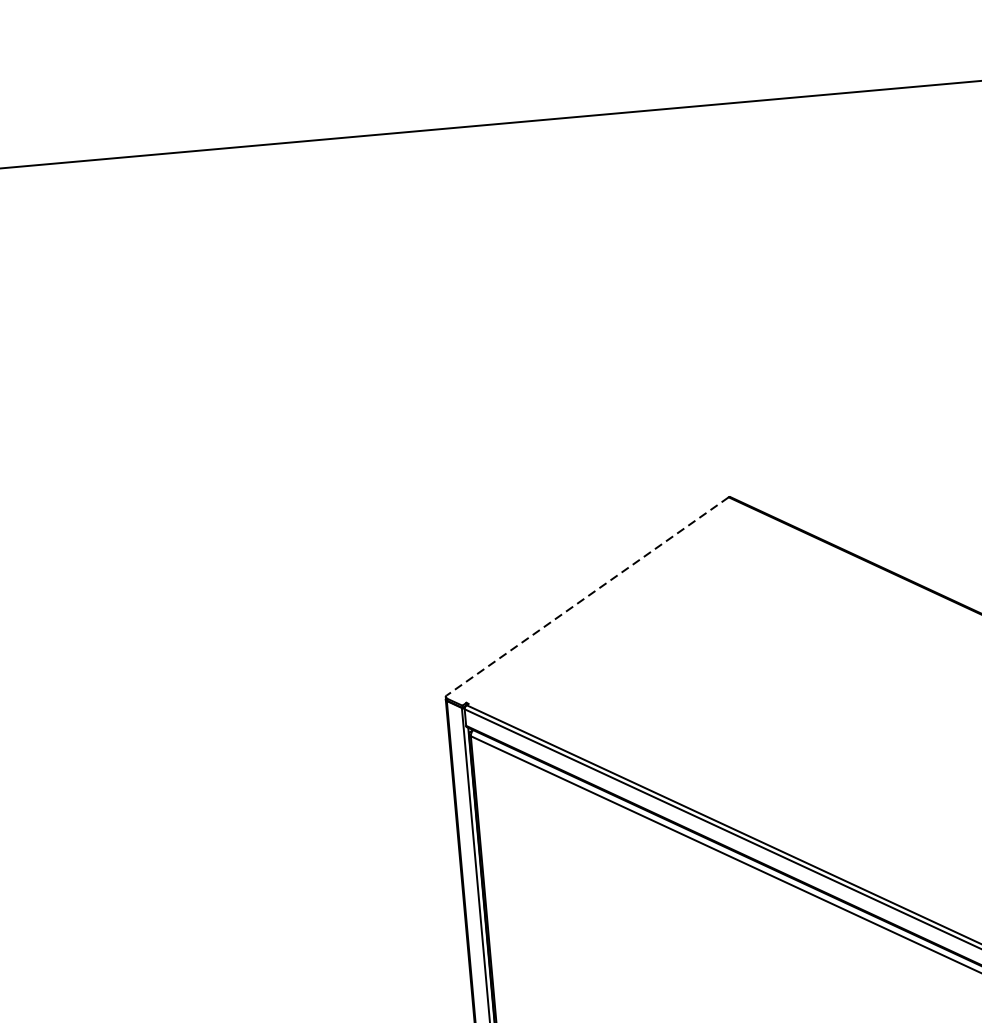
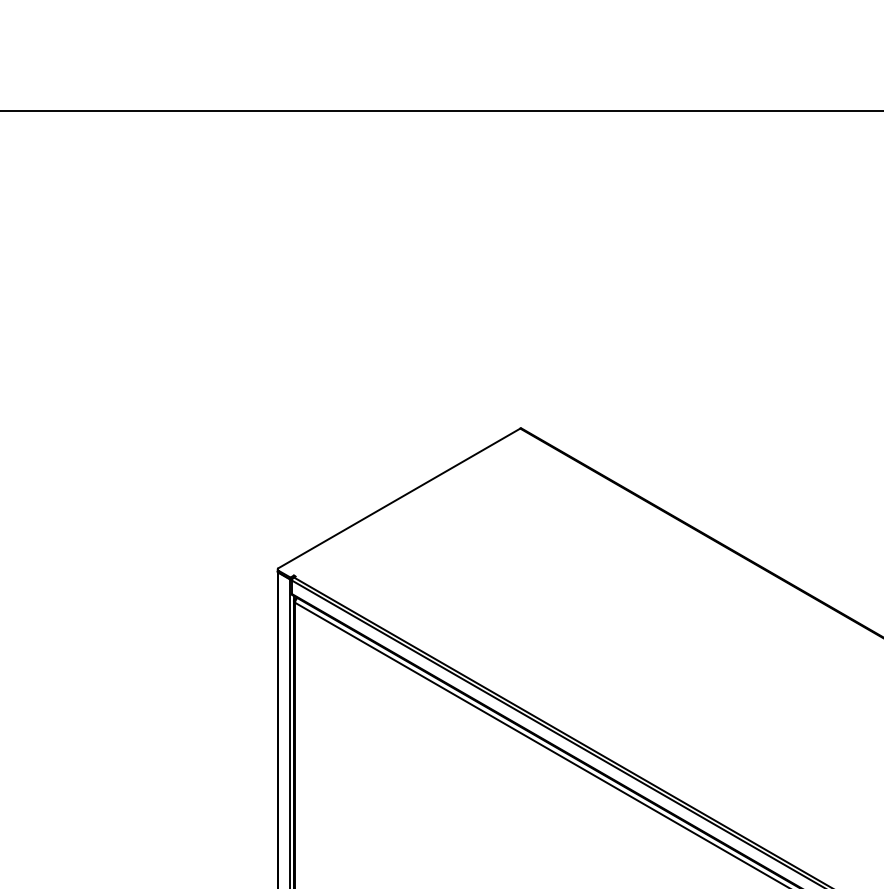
line: (587, 596) -> (399, 498), dashed -> solid

